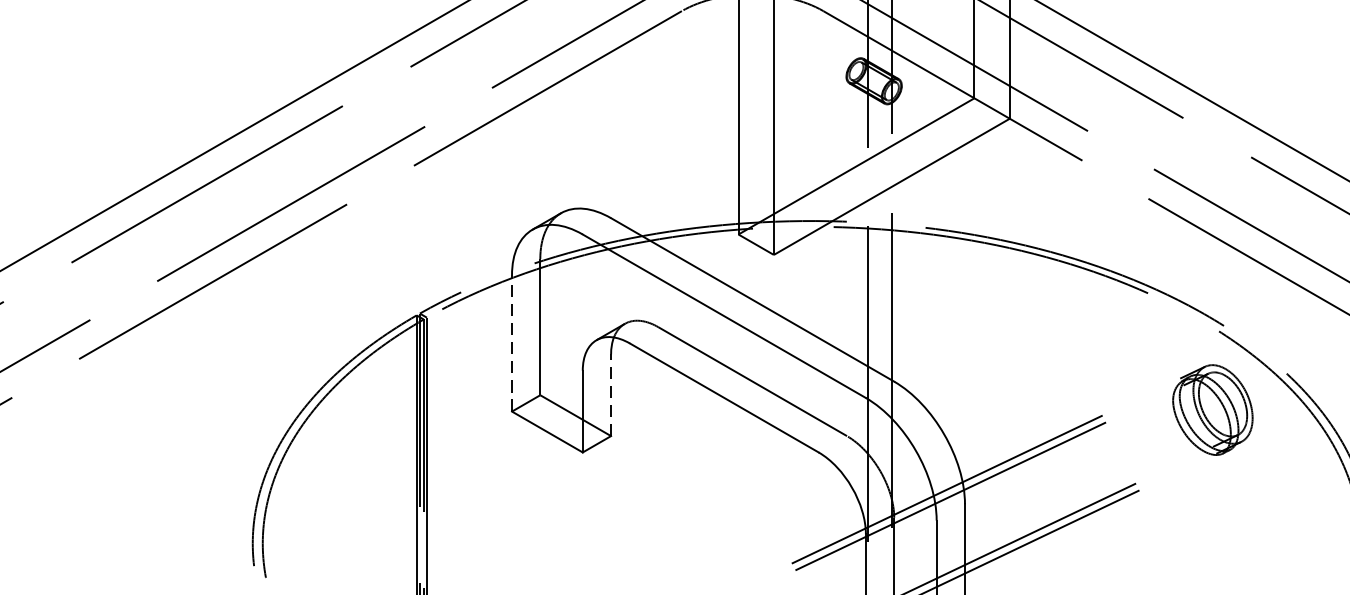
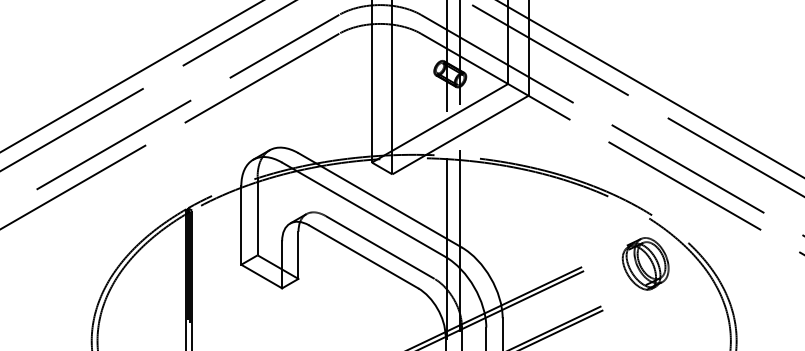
line: (512, 341) -> (241, 224), dashed -> solid
line: (611, 395) -> (298, 255), dashed -> solid

